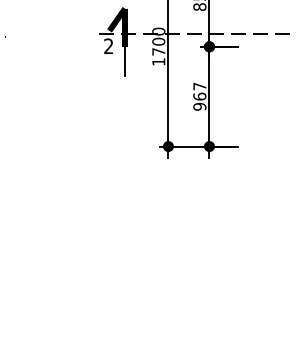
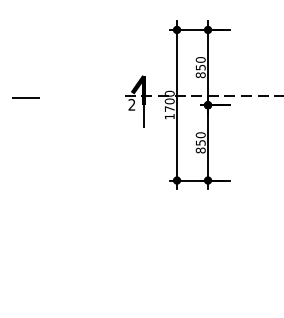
text: (199, 96) -> (200, 142), 967 -> 850

